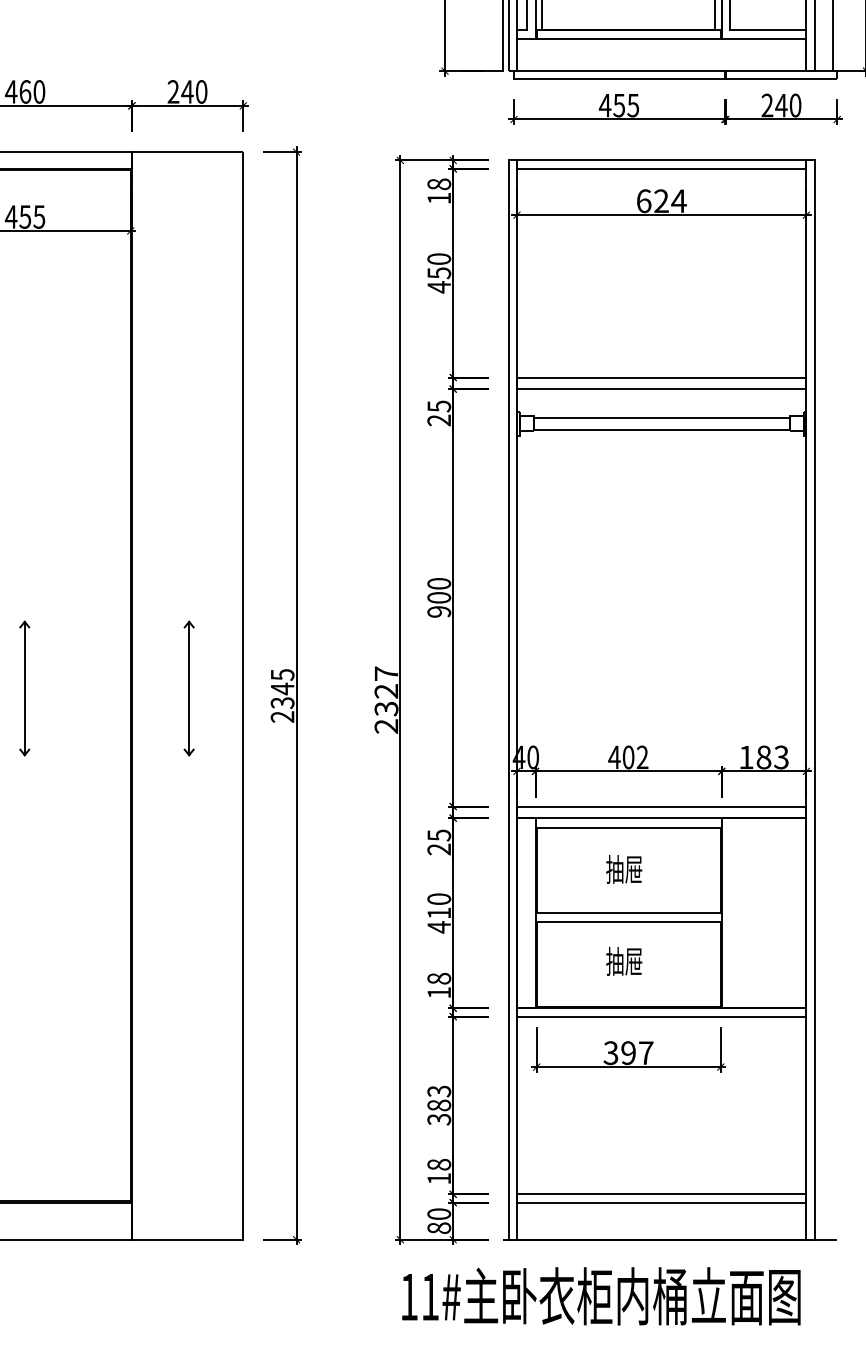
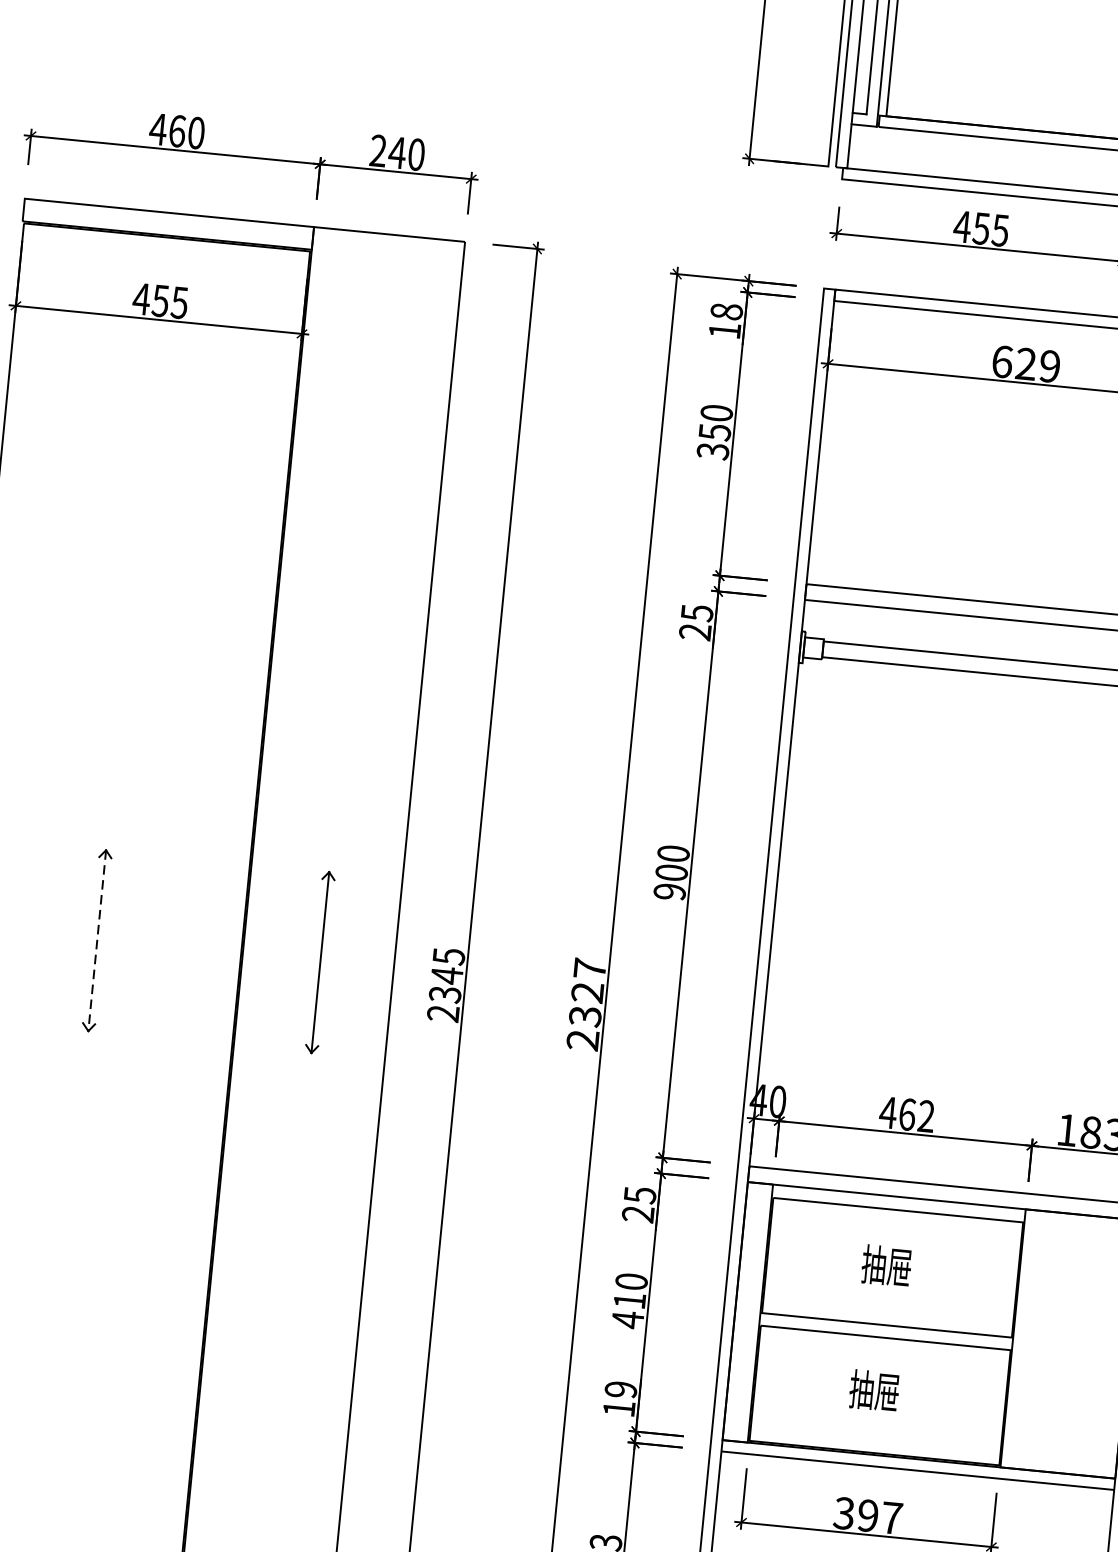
text: (678, 201) -> (1049, 366), 624 -> 629
text: (439, 287) -> (713, 451), 450 -> 350
line: (24, 688) -> (96, 940), solid -> dashed
text: (628, 757) -> (907, 1114), 402 -> 462
text: (439, 978) -> (621, 1389), 18 -> 19

